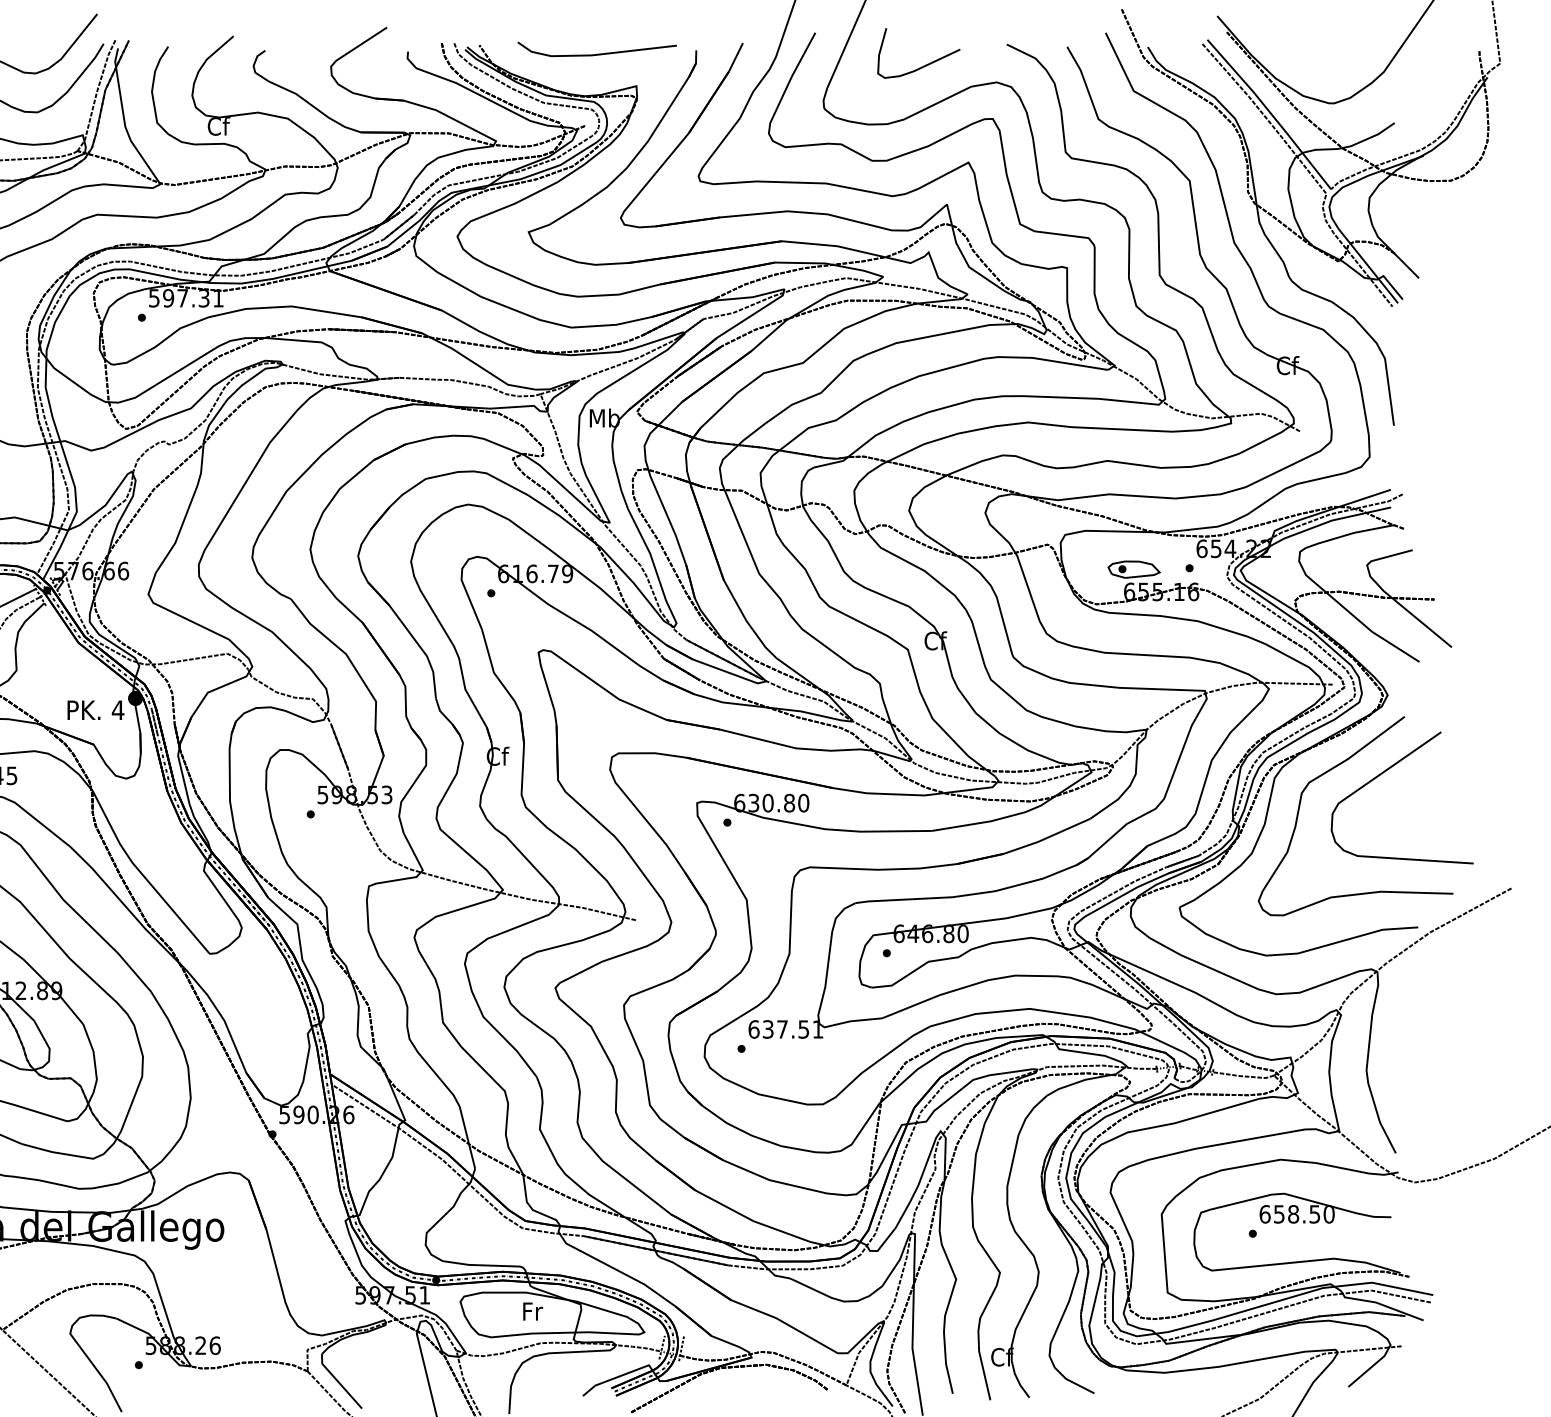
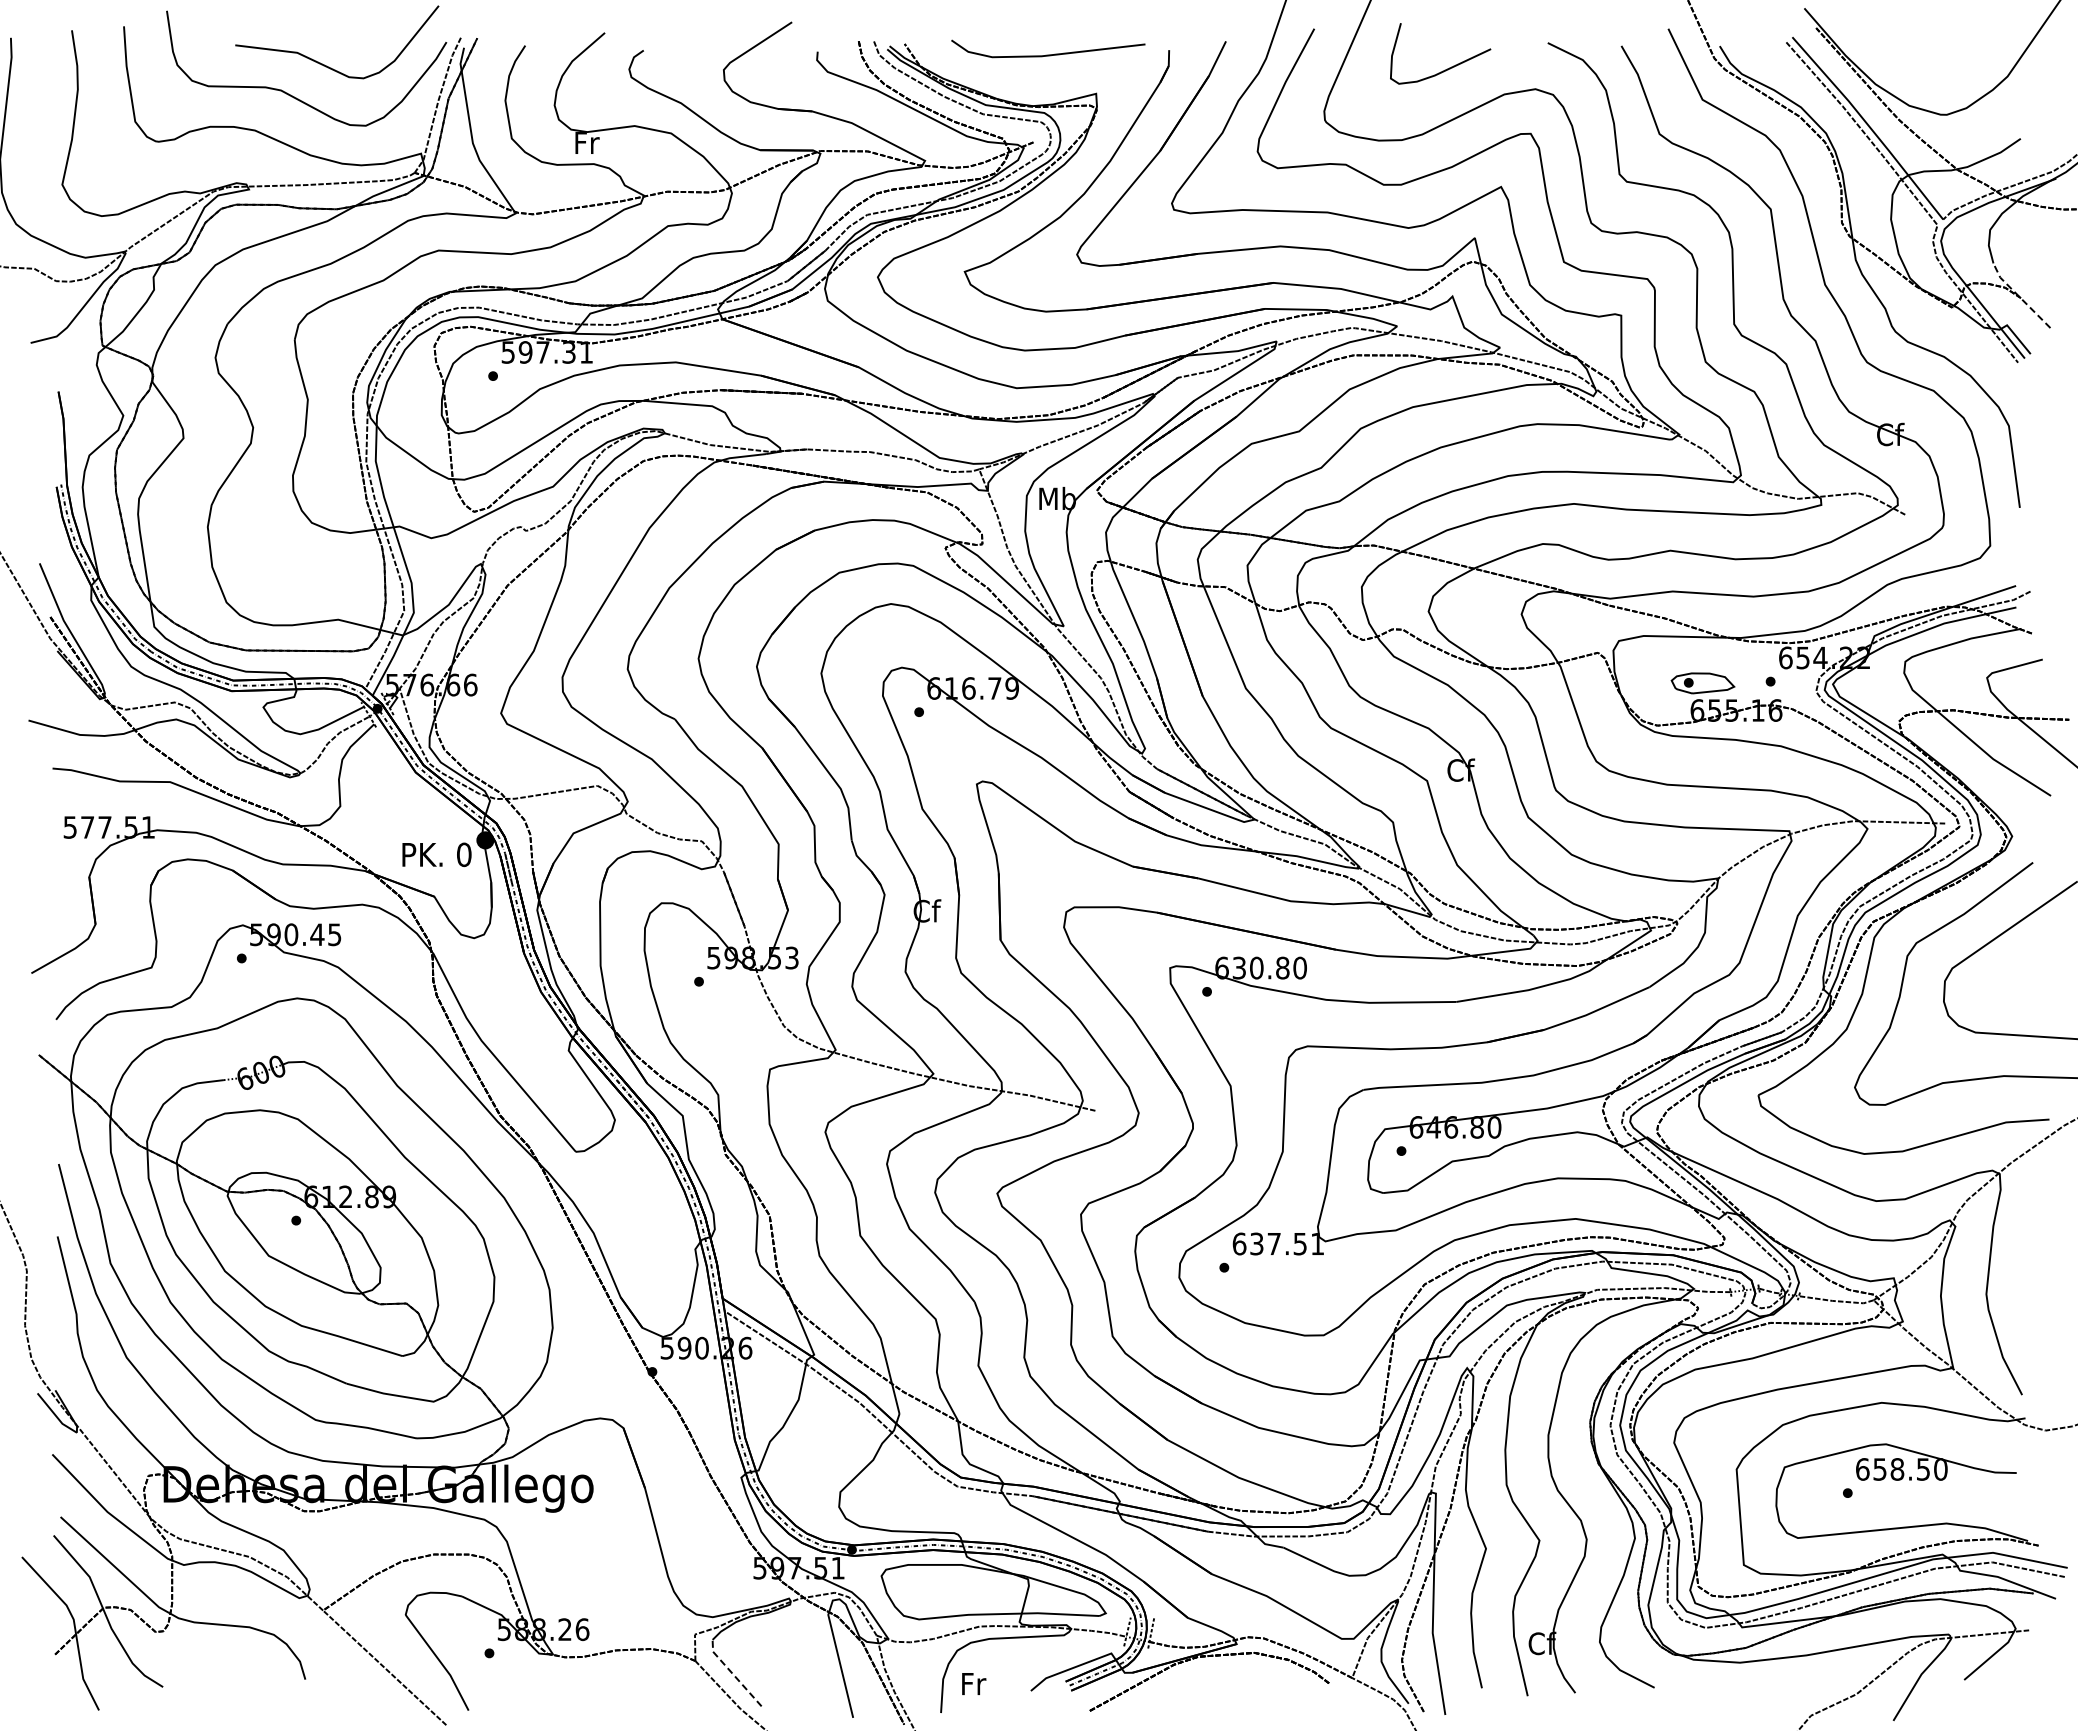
text: (219, 126) -> (587, 142), Cf -> Fr
line: (1393, 252) -> (2019, 296), solid -> dashed
text: (117, 710) -> (463, 854), 4 -> 0
text: (533, 1311) -> (974, 1683), moved
line: (338, 1381) -> (732, 1673), solid -> dashed

